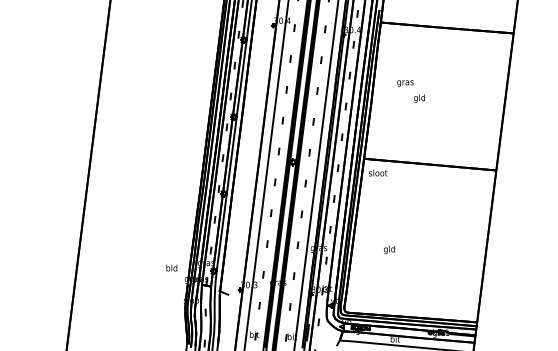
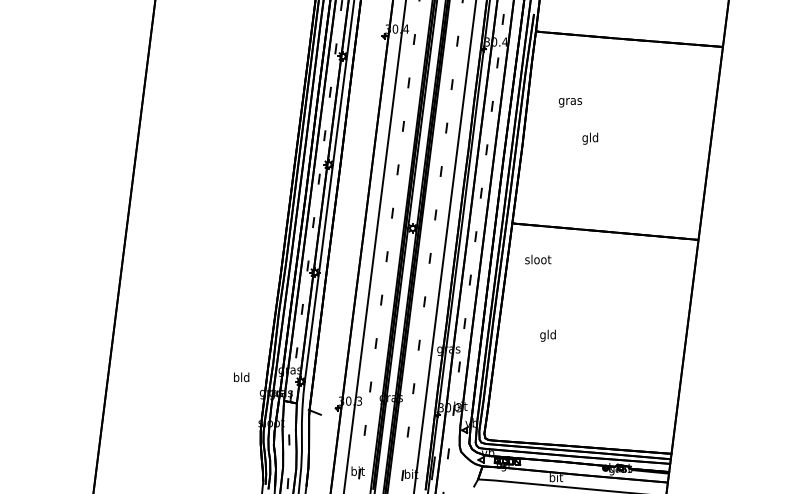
text: (404, 83) -> (569, 102), moved
text: (378, 173) -> (538, 259), moved
text: (389, 249) -> (547, 335), moved

